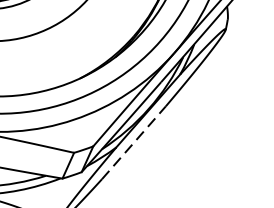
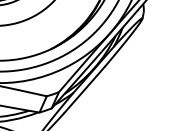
line: (133, 142) -> (84, 89), dashed -> solid

